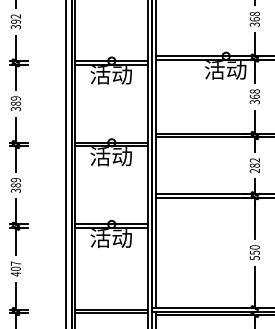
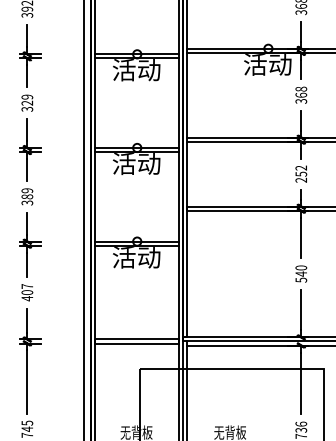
text: (16, 103) -> (27, 102), 389 -> 329
text: (254, 165) -> (300, 173), 282 -> 252
text: (255, 252) -> (301, 273), 550 -> 540

